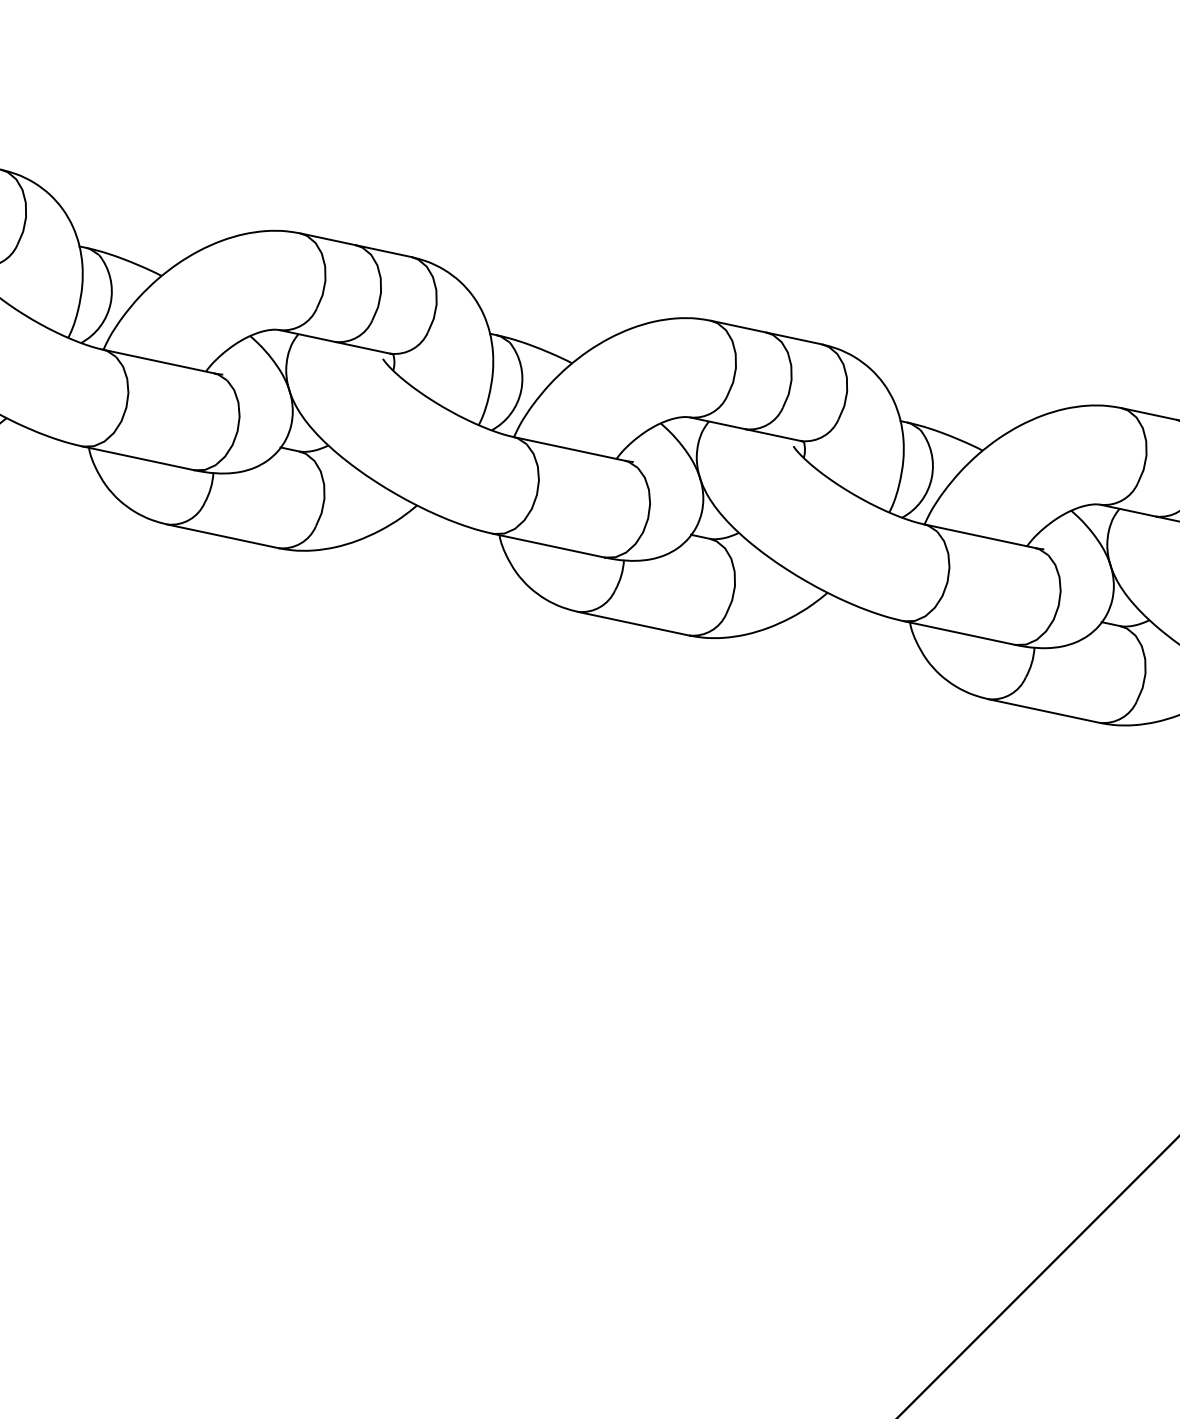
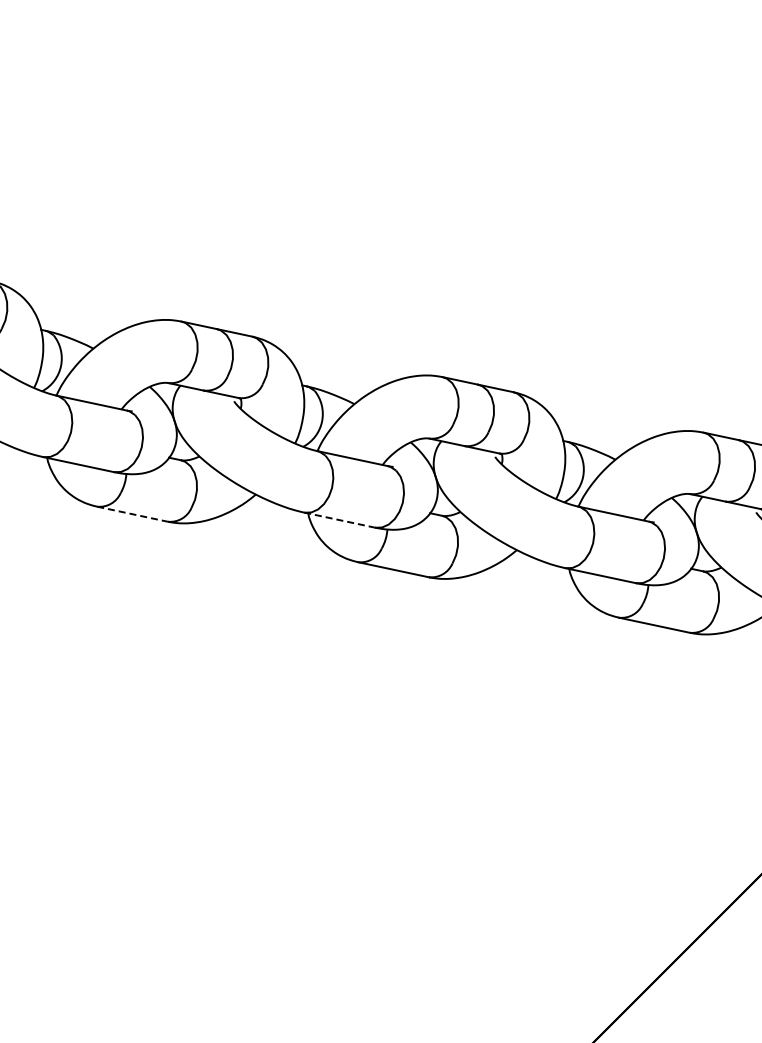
line: (224, 536) -> (133, 514), solid -> dashed
line: (548, 546) -> (339, 520), solid -> dashed

